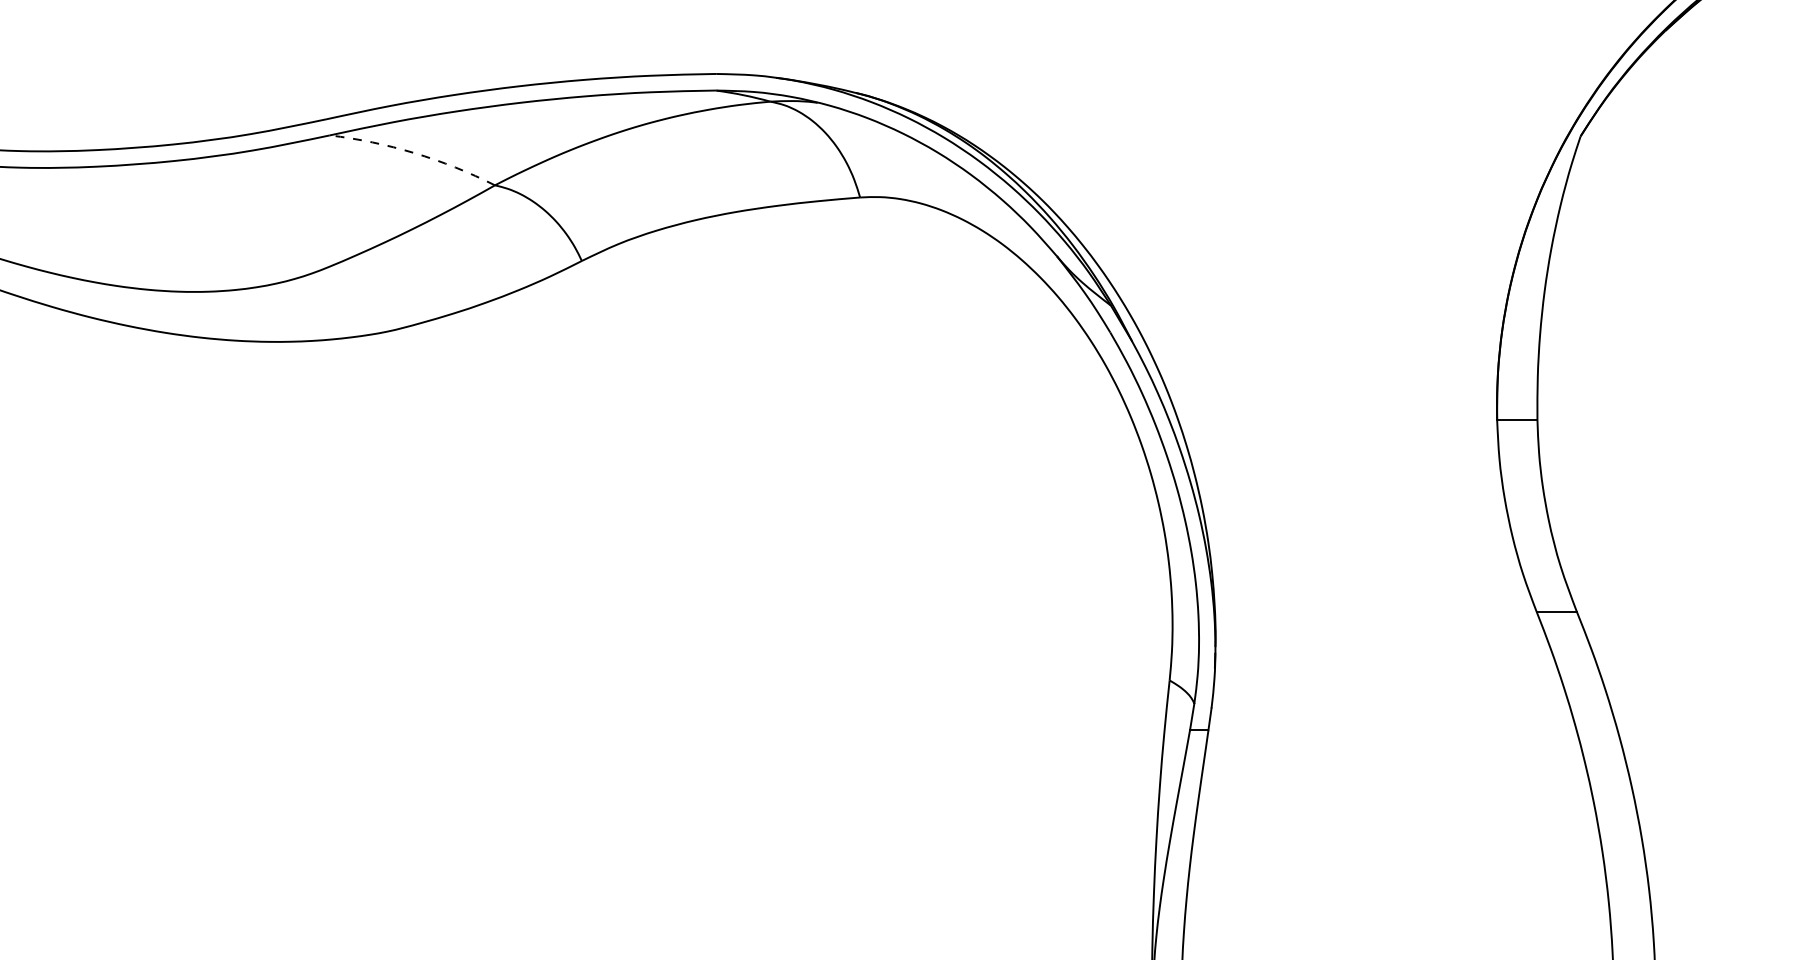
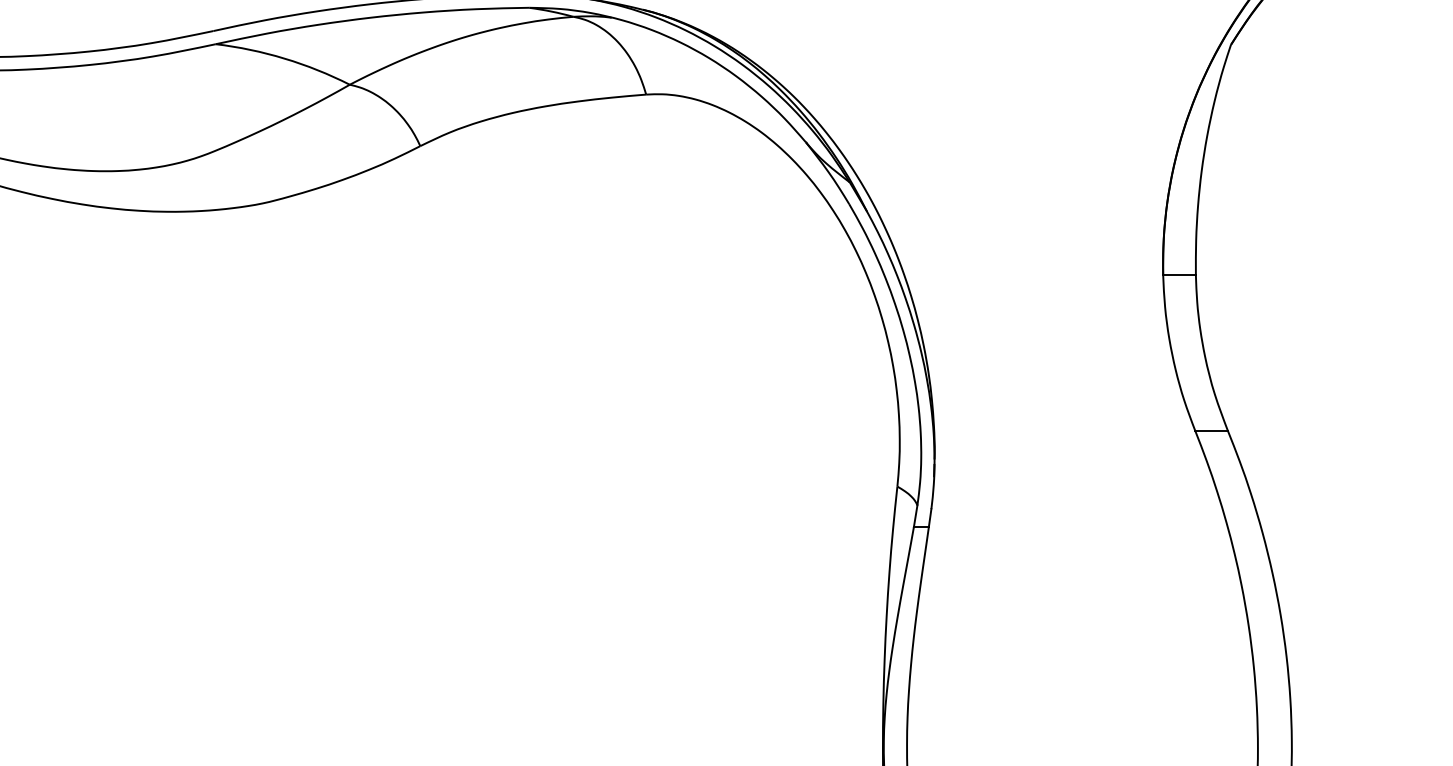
arc: (414, 153) -> (284, 58), dashed -> solid

